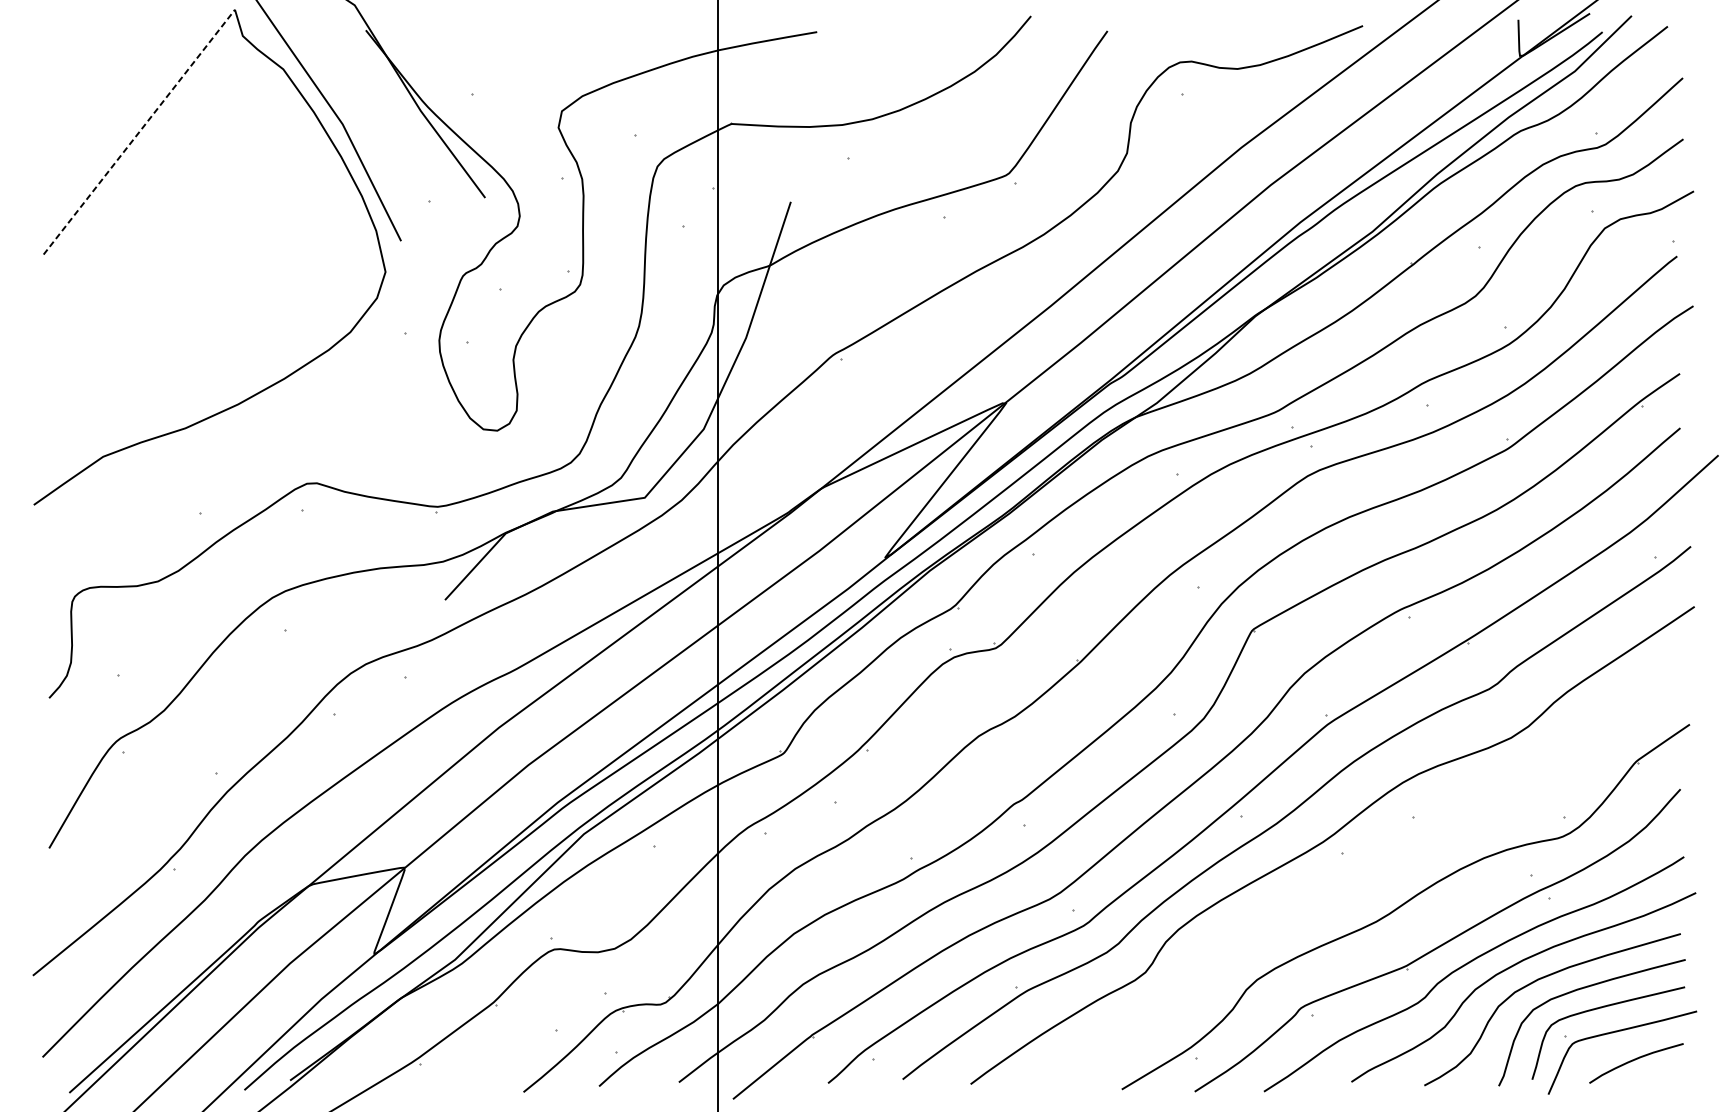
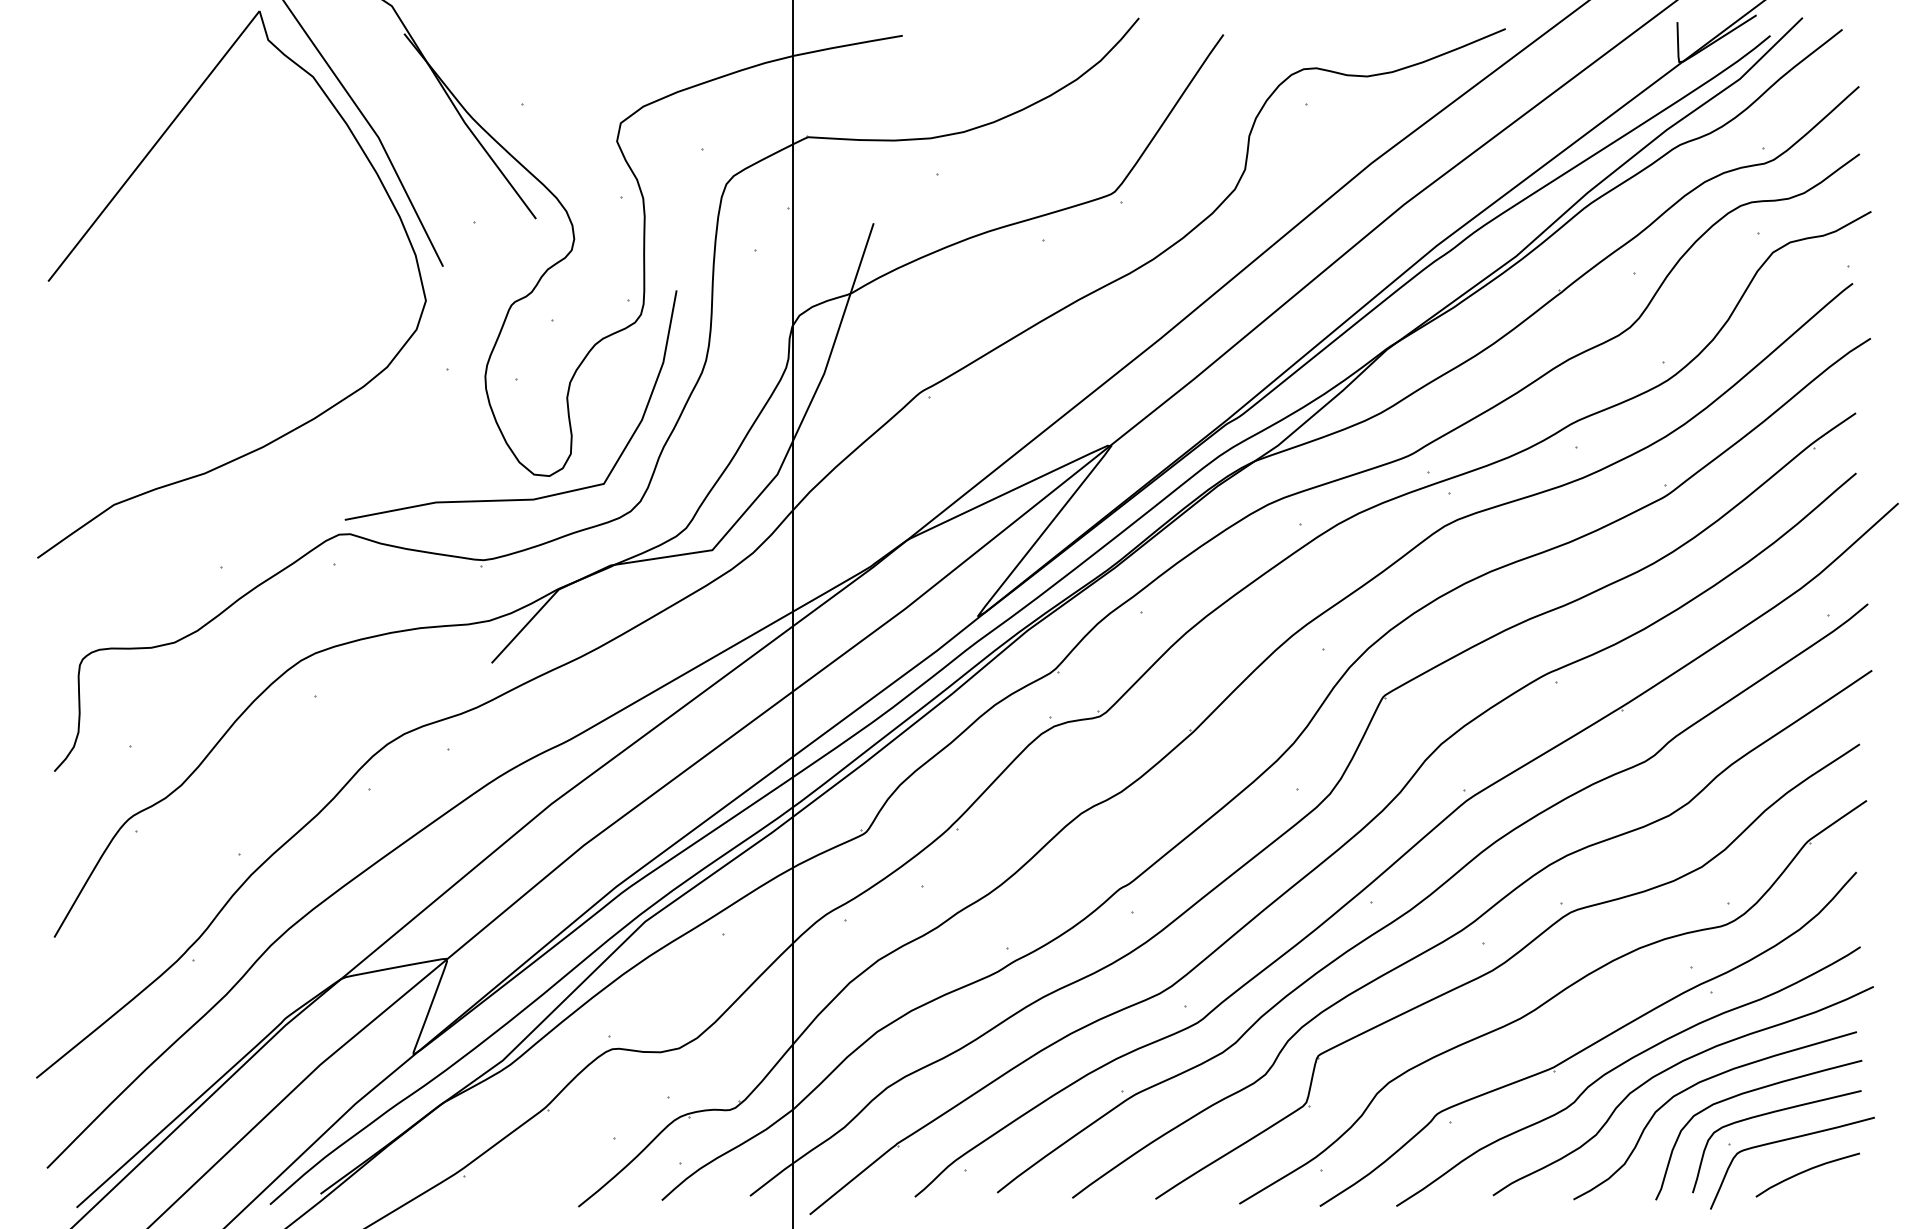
line: (138, 132) -> (153, 146), dashed -> solid
curve: (462, 451) -> (510, 499), added
part: (1360, 873) -> (1502, 965), added

